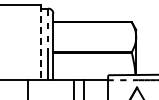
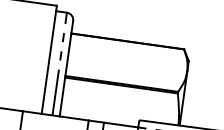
line: (40, 42) -> (48, 59), dashed -> solid

